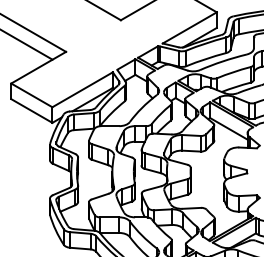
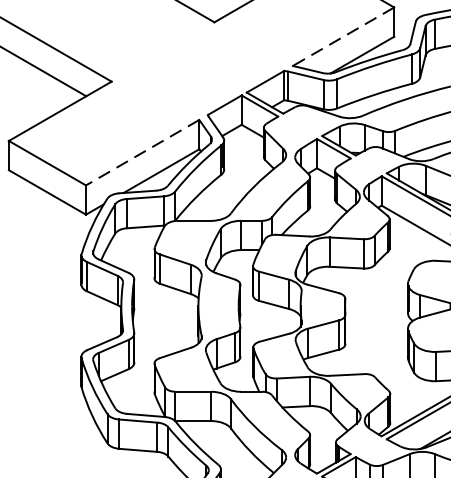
line: (189, 28) -> (342, 37), solid -> dashed
line: (82, 89) -> (142, 152), solid -> dashed

